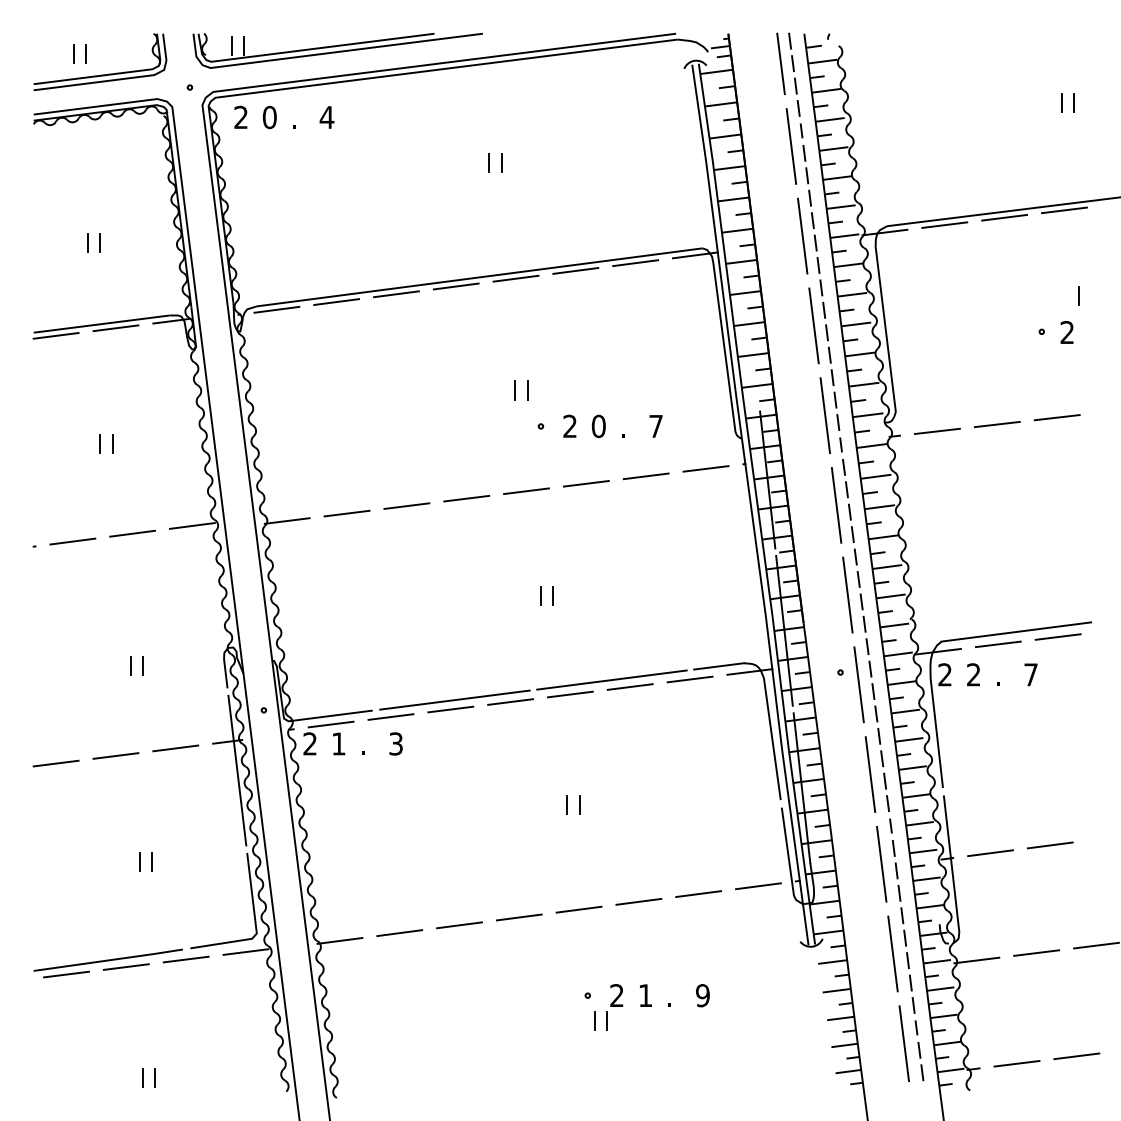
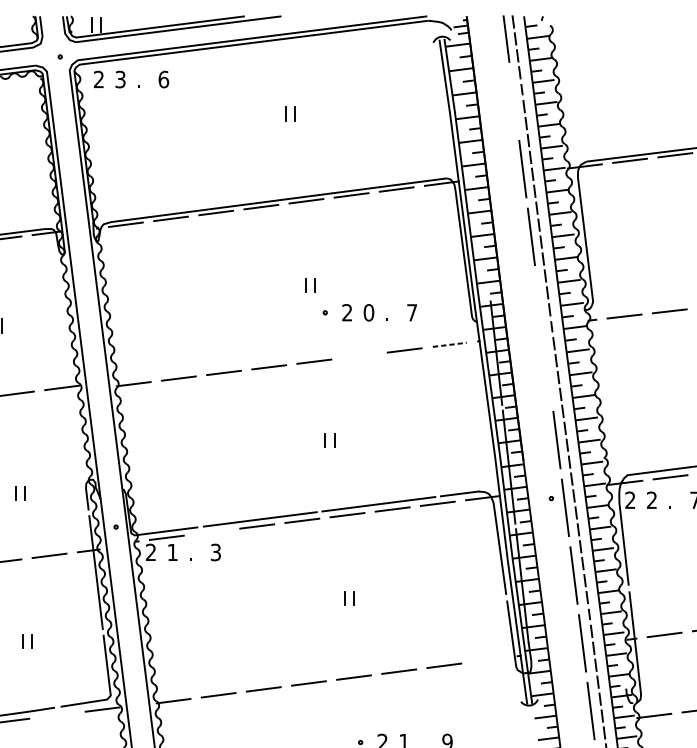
text: (269, 117) -> (120, 79), 0 -> 3
text: (326, 117) -> (163, 79), 4 -> 6
line: (791, 146) -> (514, 101), removed
line: (825, 415) -> (540, 304), removed
line: (706, 468) -> (450, 344), solid -> dashed
line: (585, 483) -> (358, 355), removed
line: (836, 505) -> (548, 372), removed
line: (390, 716) -> (211, 531), removed
line: (758, 886) -> (489, 660), removed
line: (185, 959) -> (56, 715), removed

